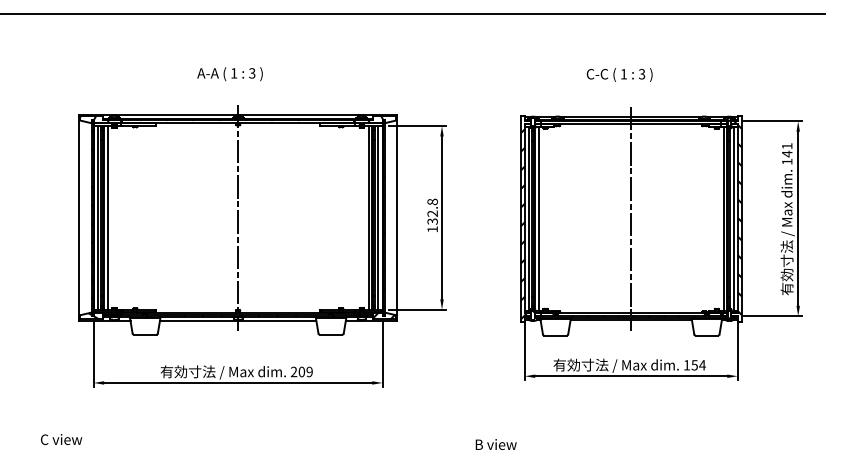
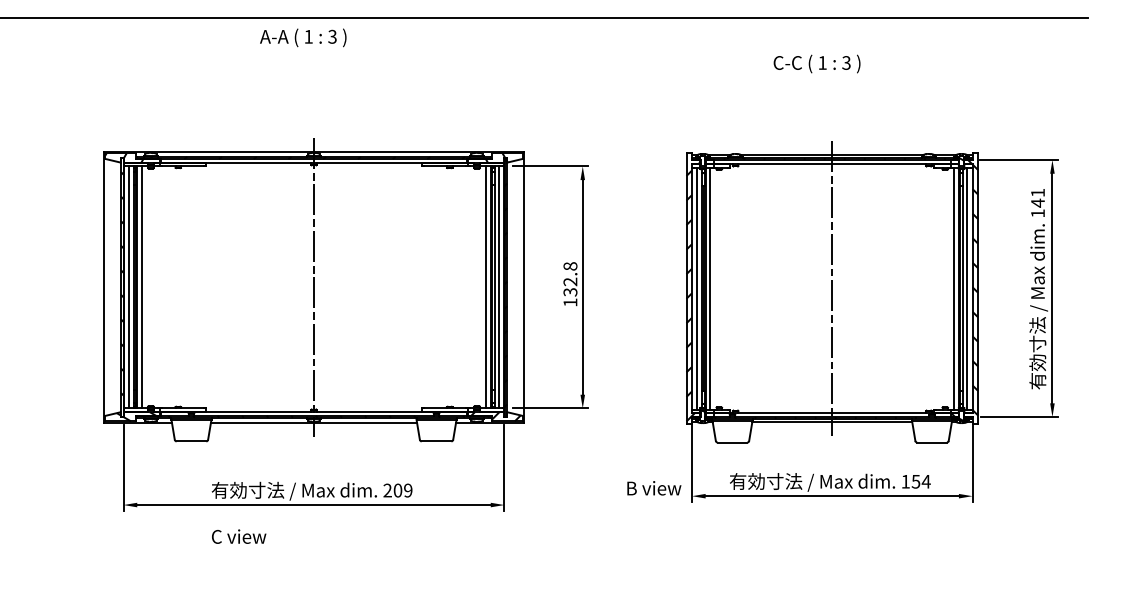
text: (230, 73) -> (303, 37), moved
text: (619, 74) -> (816, 63), moved
text: (61, 439) -> (239, 536), moved
text: (496, 444) -> (654, 488), moved

